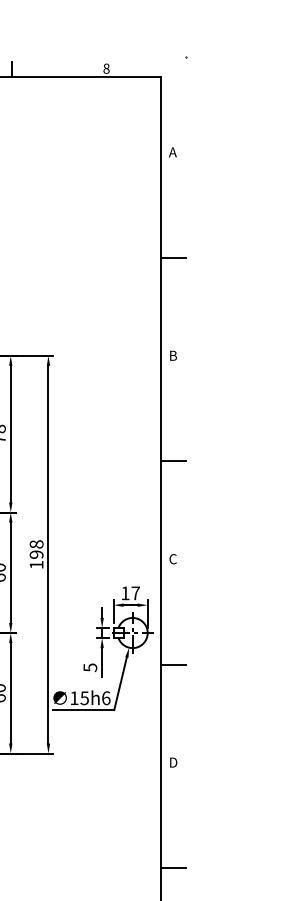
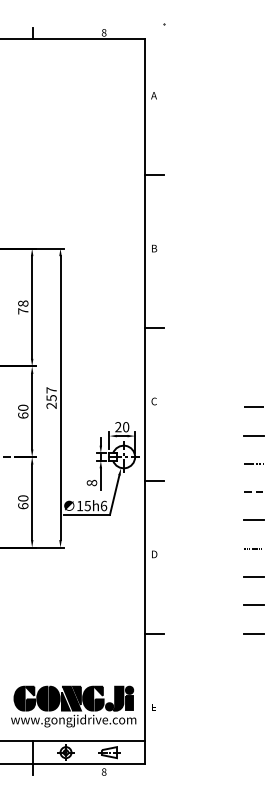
text: (36, 553) -> (51, 397), 198 -> 257
text: (130, 593) -> (122, 427), 17 -> 20
text: (89, 666) -> (91, 482), 5 -> 8

